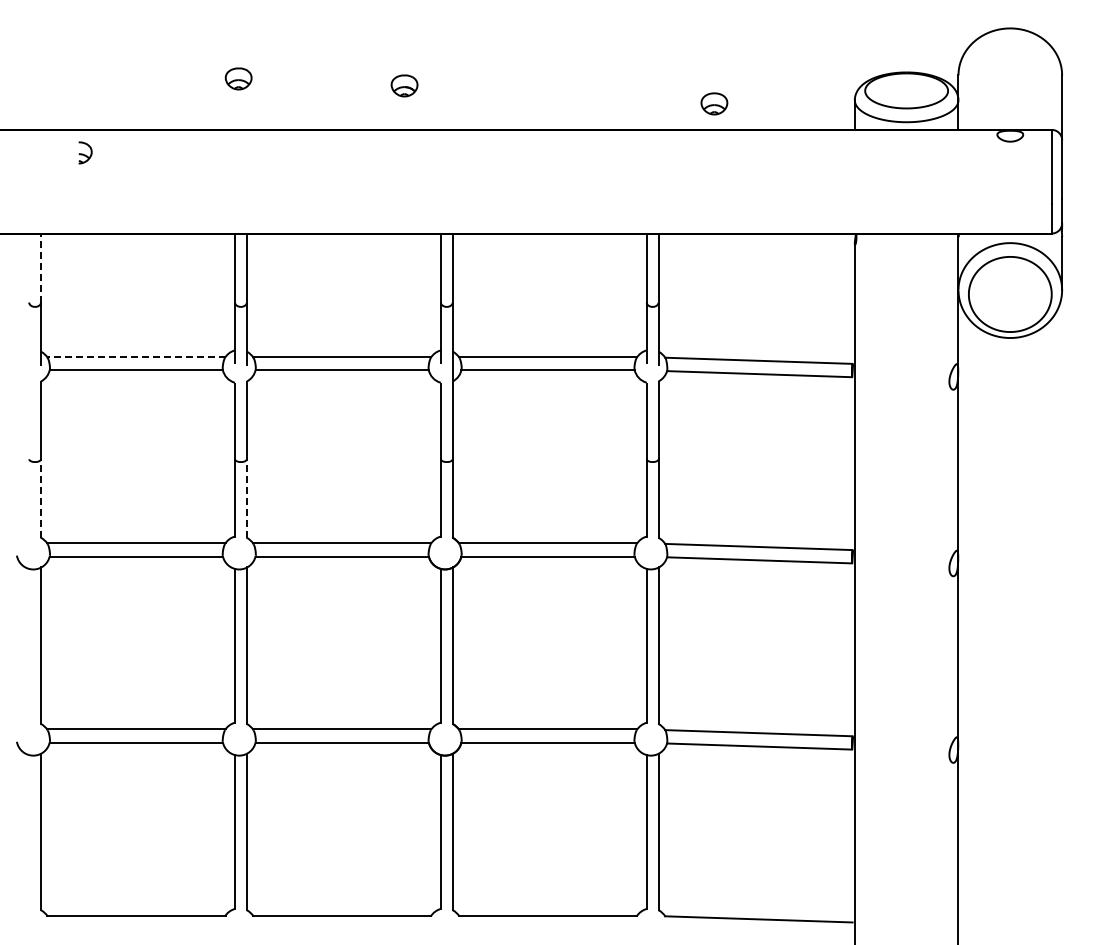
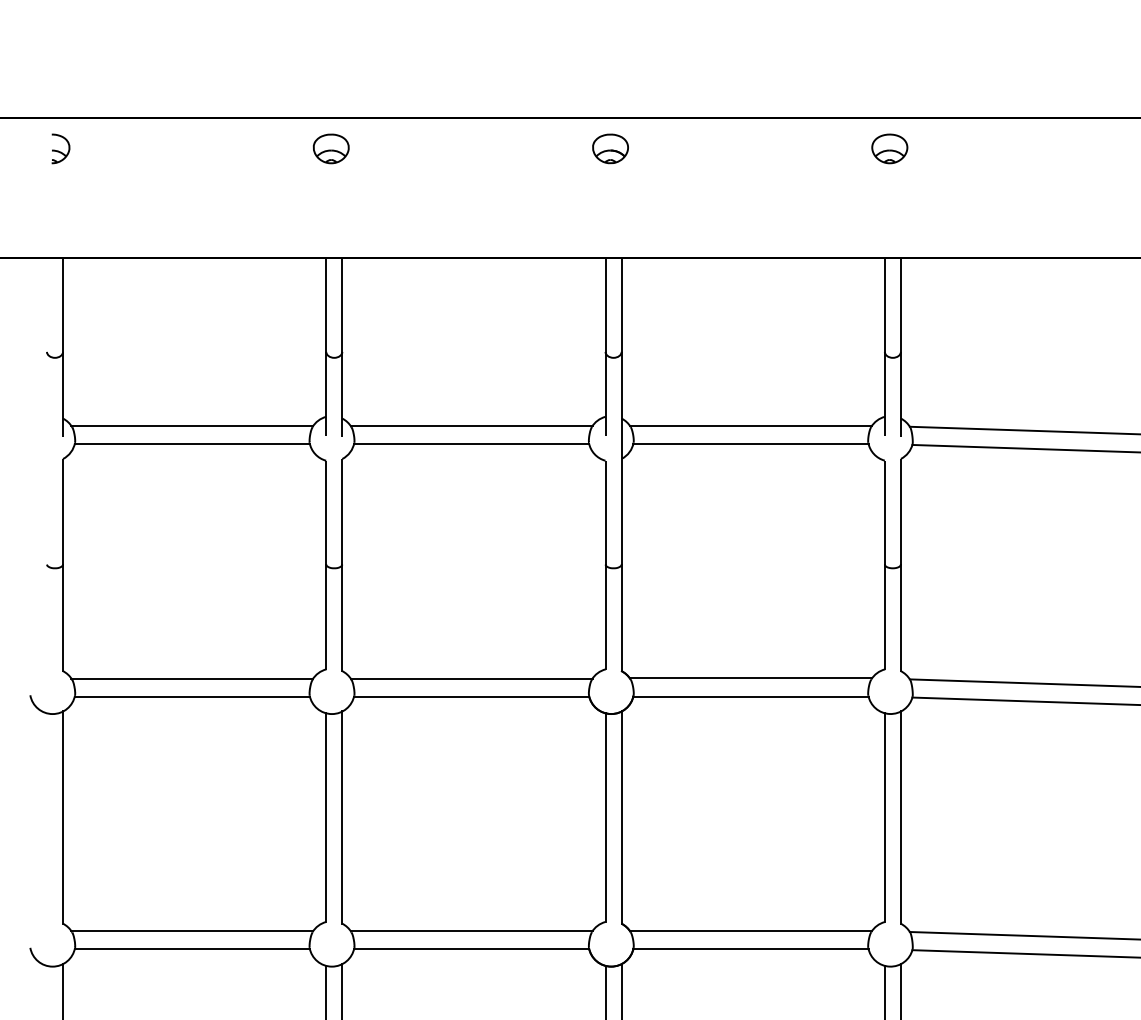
part: (238, 78) -> (330, 148), moved
part: (404, 85) -> (610, 148), moved
part: (714, 103) -> (889, 148), moved
part: (85, 152) -> (60, 148), moved
line: (41, 267) -> (63, 304), dashed -> solid
line: (135, 357) -> (191, 426), dashed -> solid
line: (41, 498) -> (63, 617), dashed -> solid
line: (246, 498) -> (341, 617), dashed -> solid

